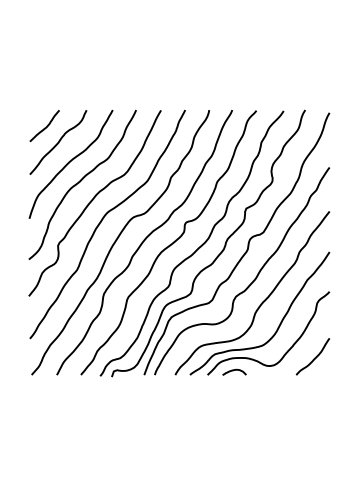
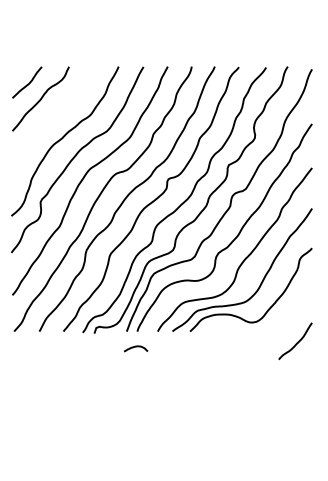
curve: (70, 162) -> (53, 119), removed
curve: (314, 357) -> (297, 342), moved
curve: (234, 370) -> (136, 347), moved

